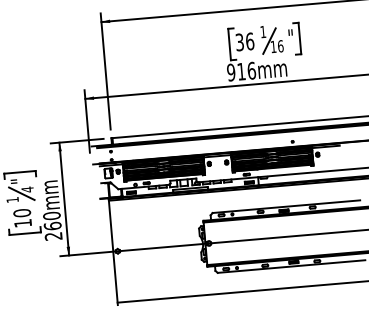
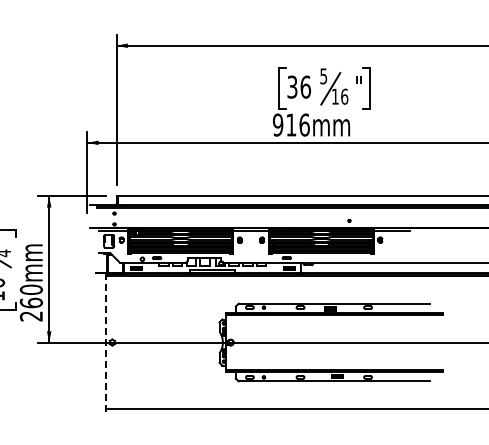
text: (263, 32) -> (323, 76), 1 -> 5
line: (113, 251) -> (106, 342), solid -> dashed

